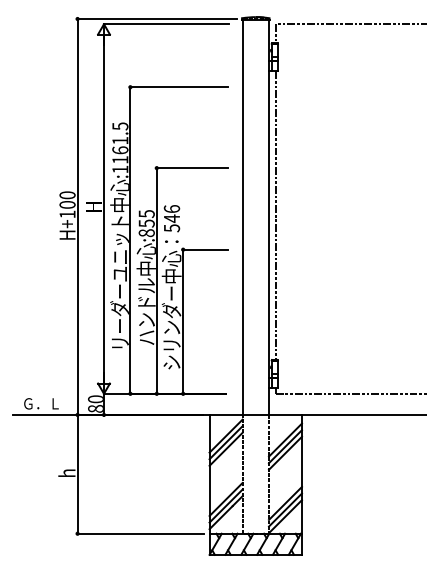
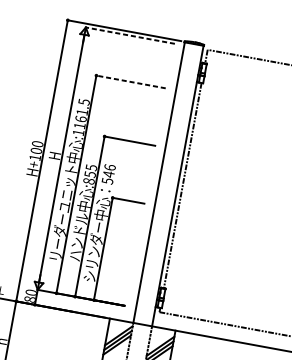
line: (166, 24) -> (130, 35), solid -> dashed
line: (179, 87) -> (131, 82), solid -> dashed

